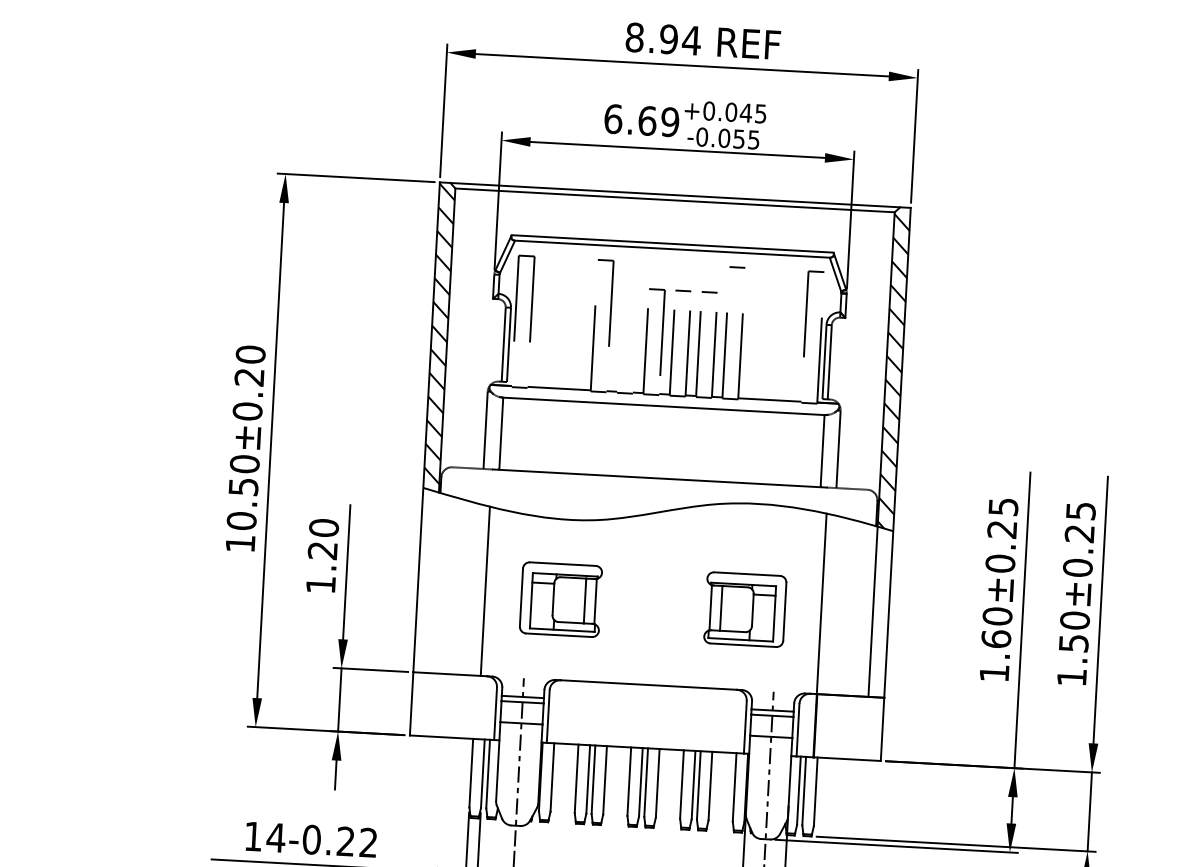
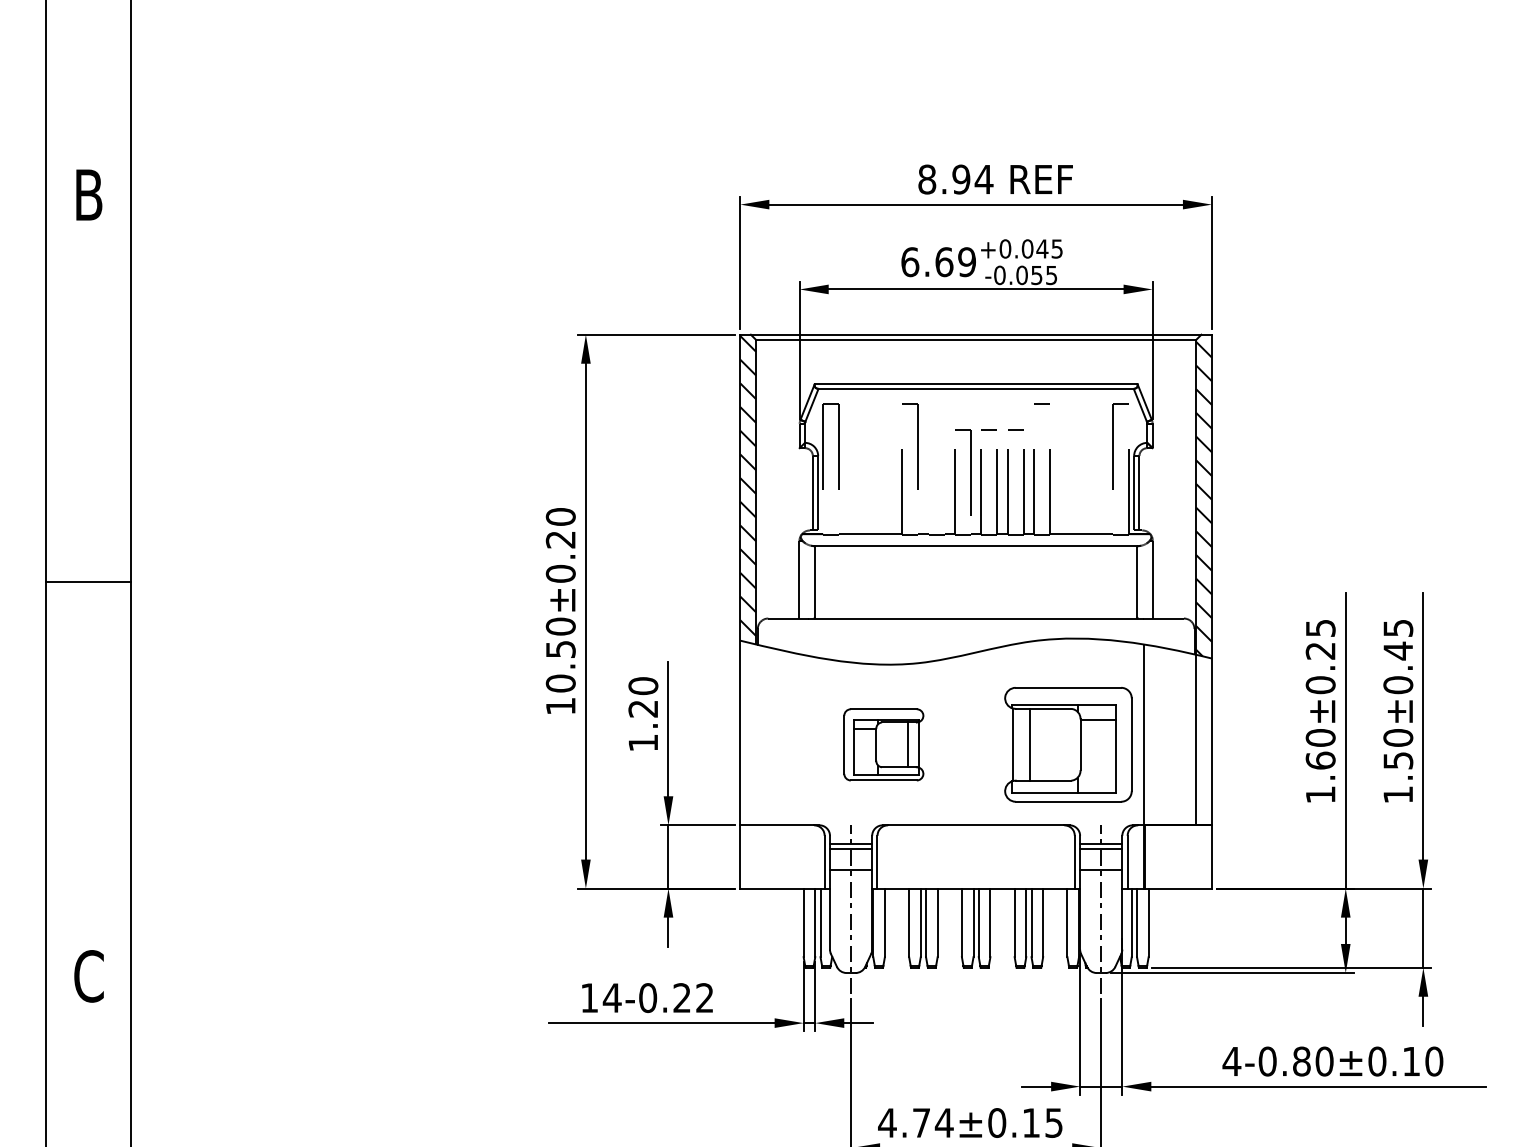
text: (1078, 533) -> (1397, 650), 1.50±0.25 -> 1.50±0.45
line: (484, 591) -> (807, 740), removed
part: (745, 609) -> (1068, 744), size x1.6

